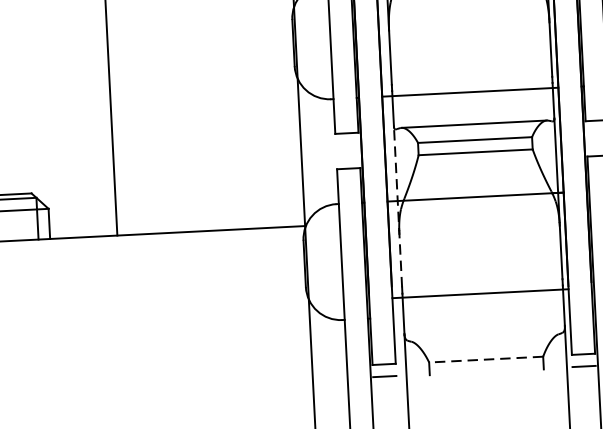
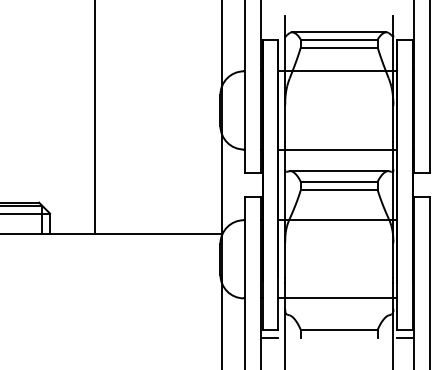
line: (398, 207) -> (285, 224), dashed -> solid
line: (480, 293) -> (337, 298), moved
line: (485, 359) -> (338, 329), dashed -> solid

